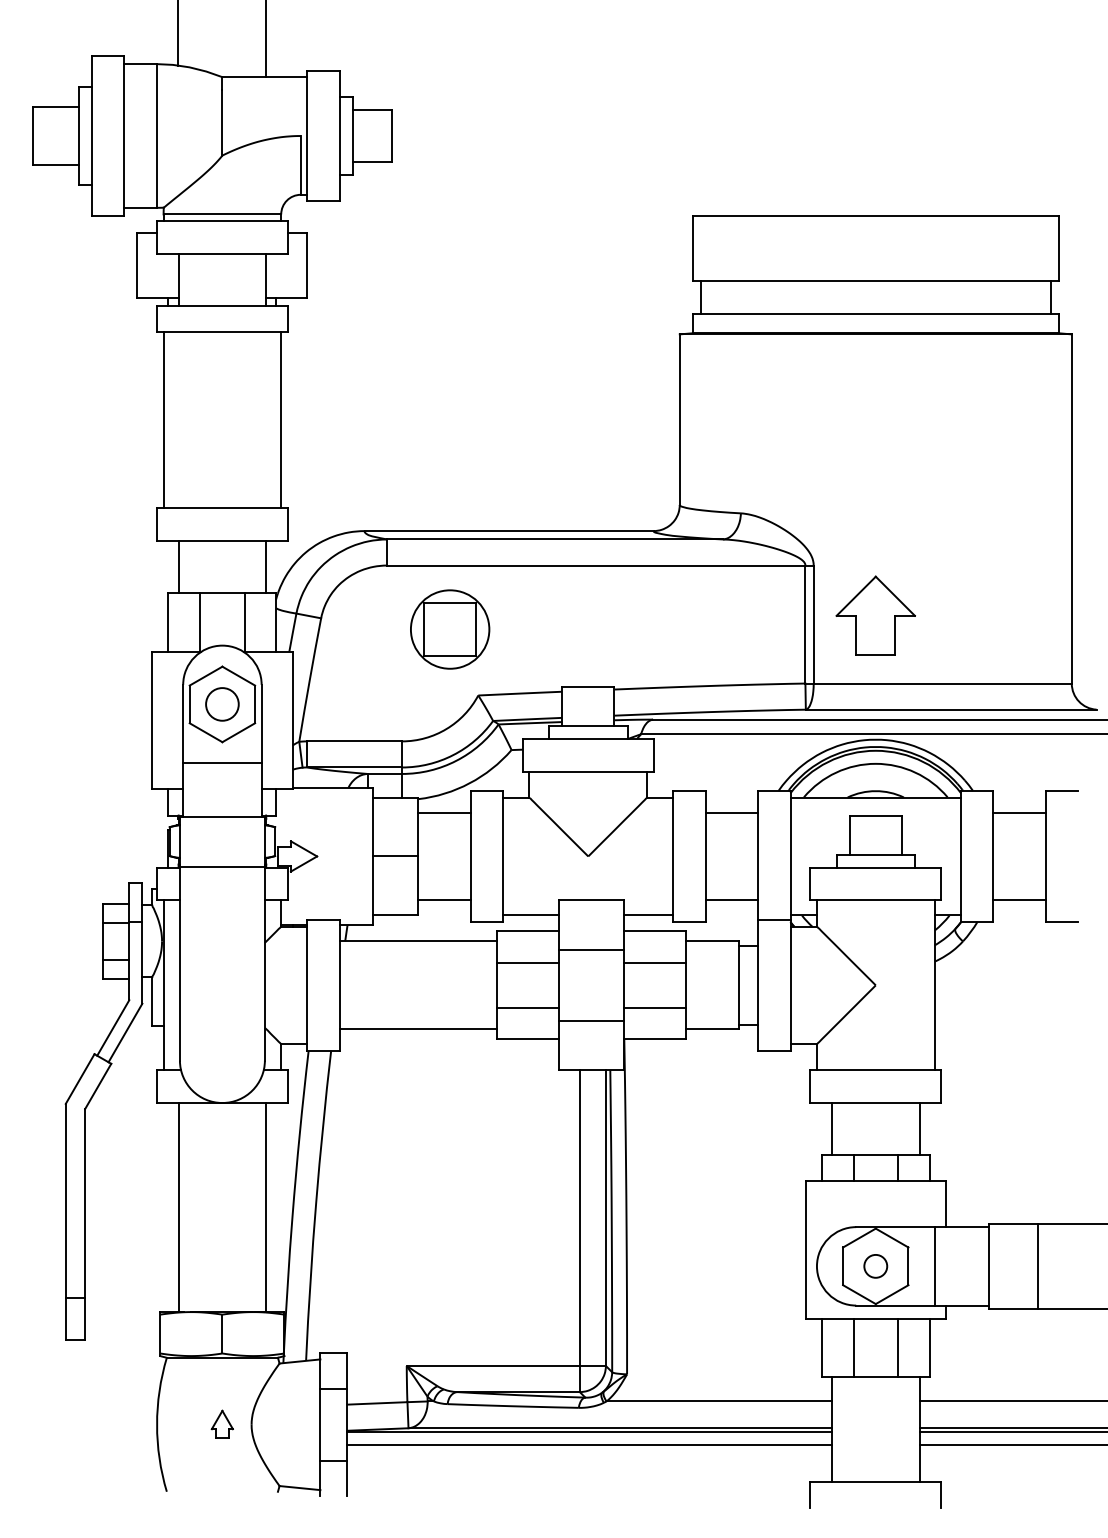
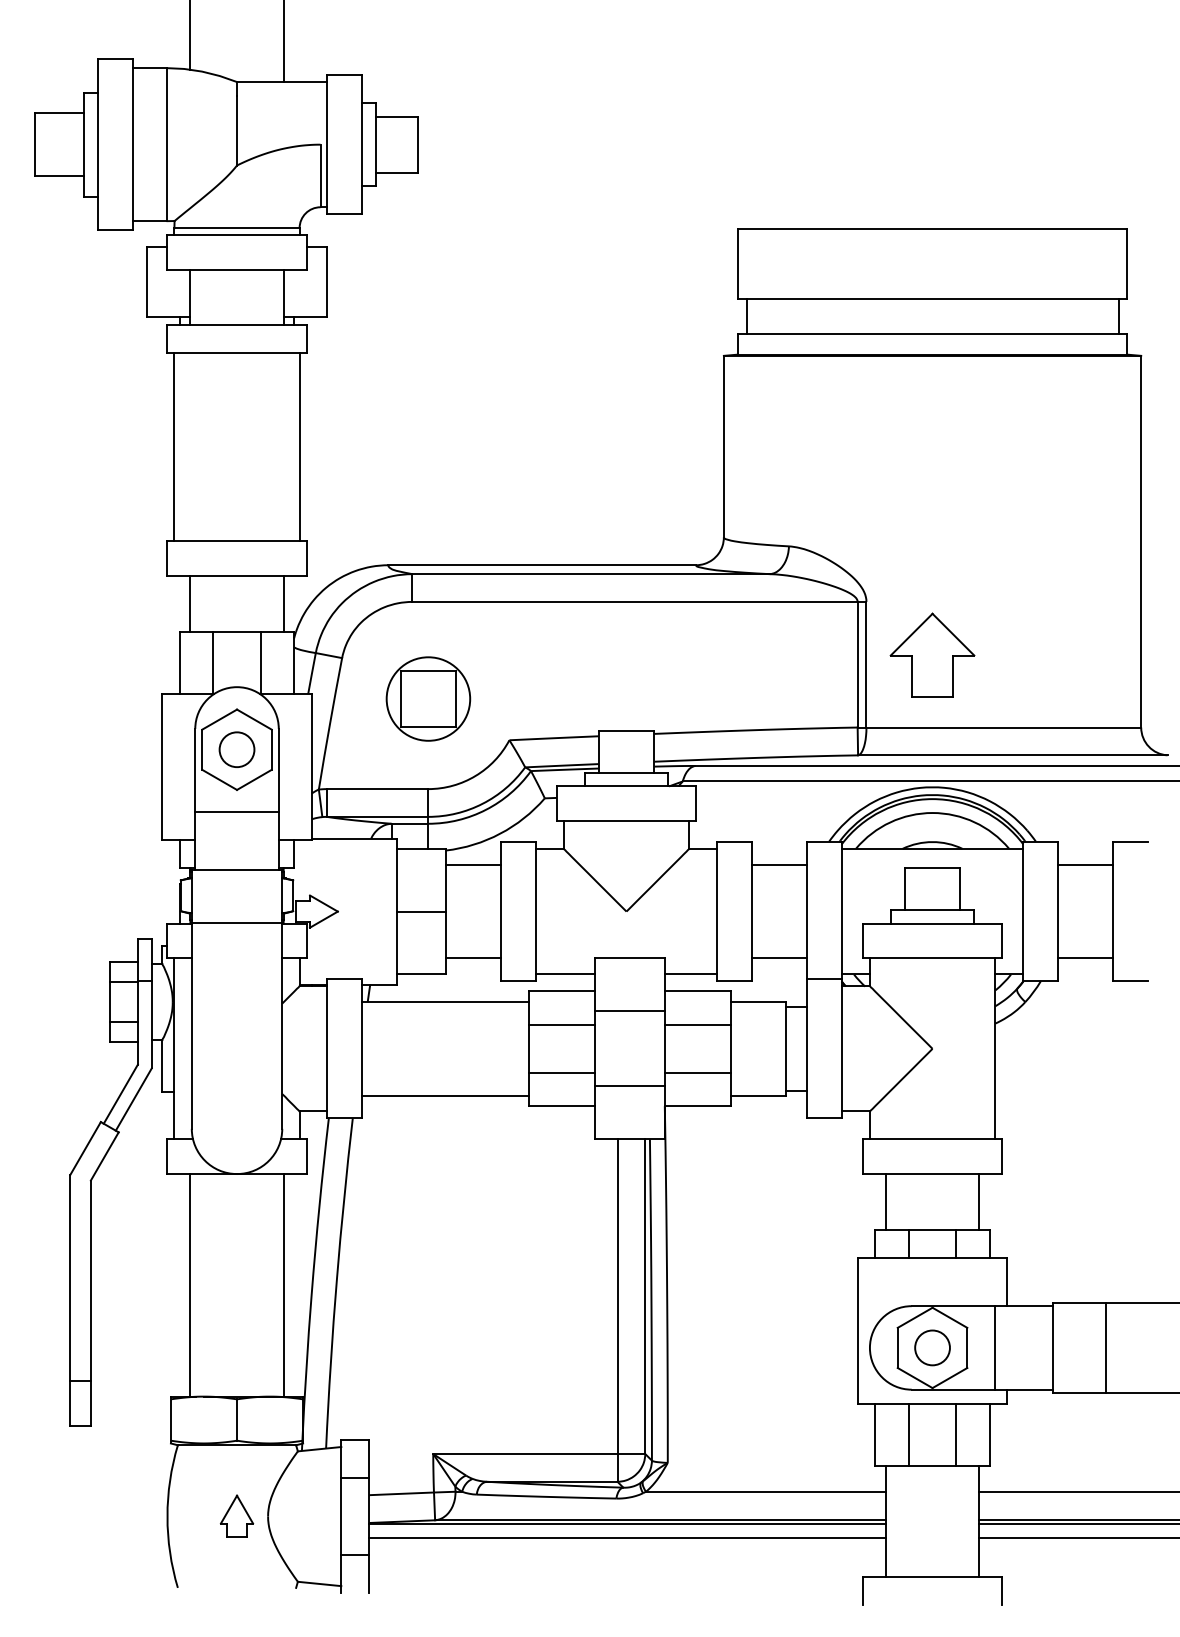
part: (450, 629) -> (428, 698), moved
circle: (875, 1265) -> (932, 1347), size x1.43
part: (221, 1423) -> (236, 1515), size x1.43

